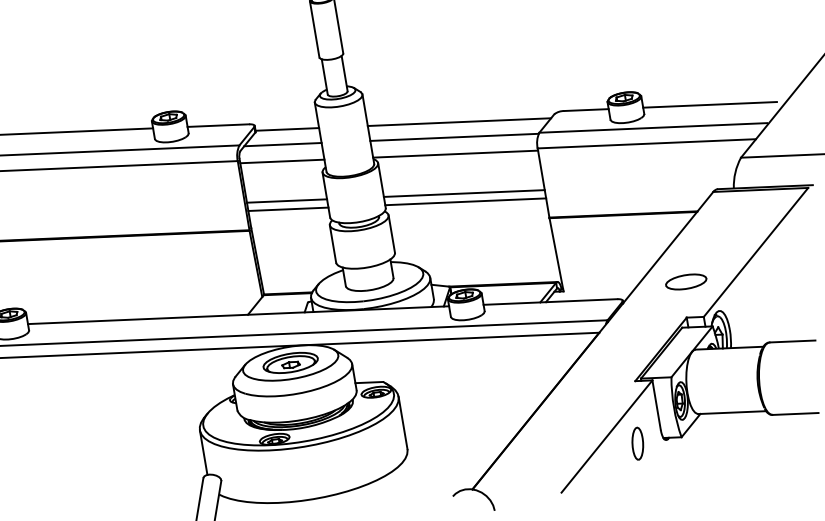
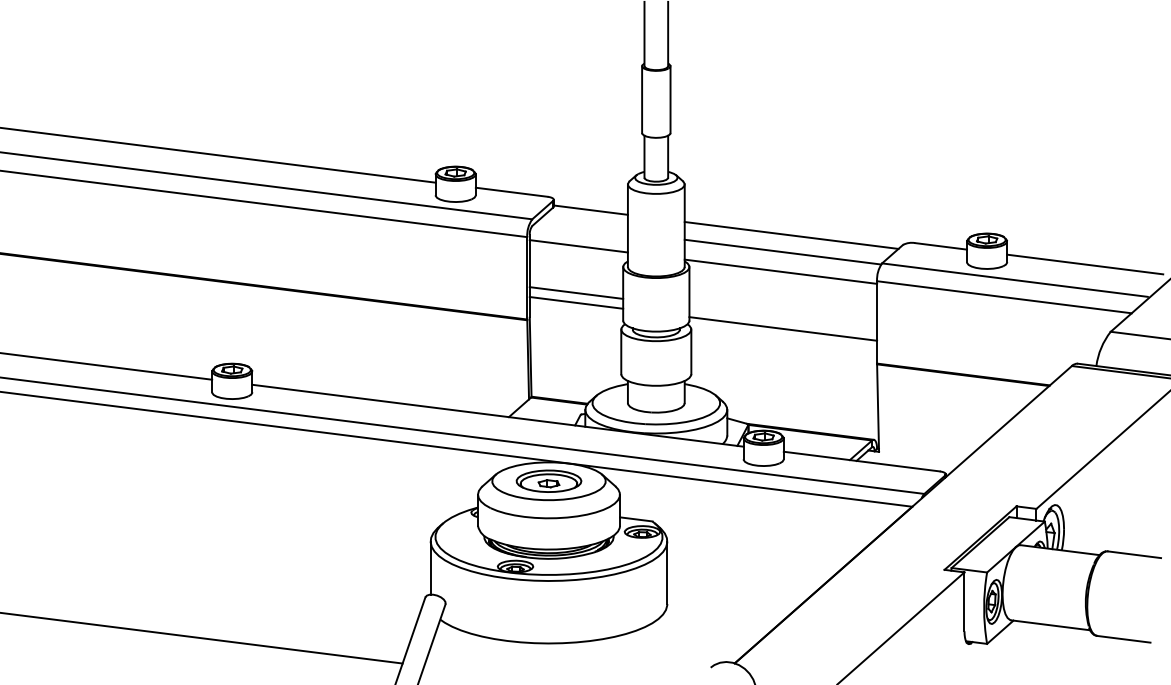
line: (282, 144) -> (582, 226), removed
line: (464, 193) -> (783, 318), removed
part: (685, 281) -> (1022, 464), removed
part: (637, 443) -> (934, 642), removed

